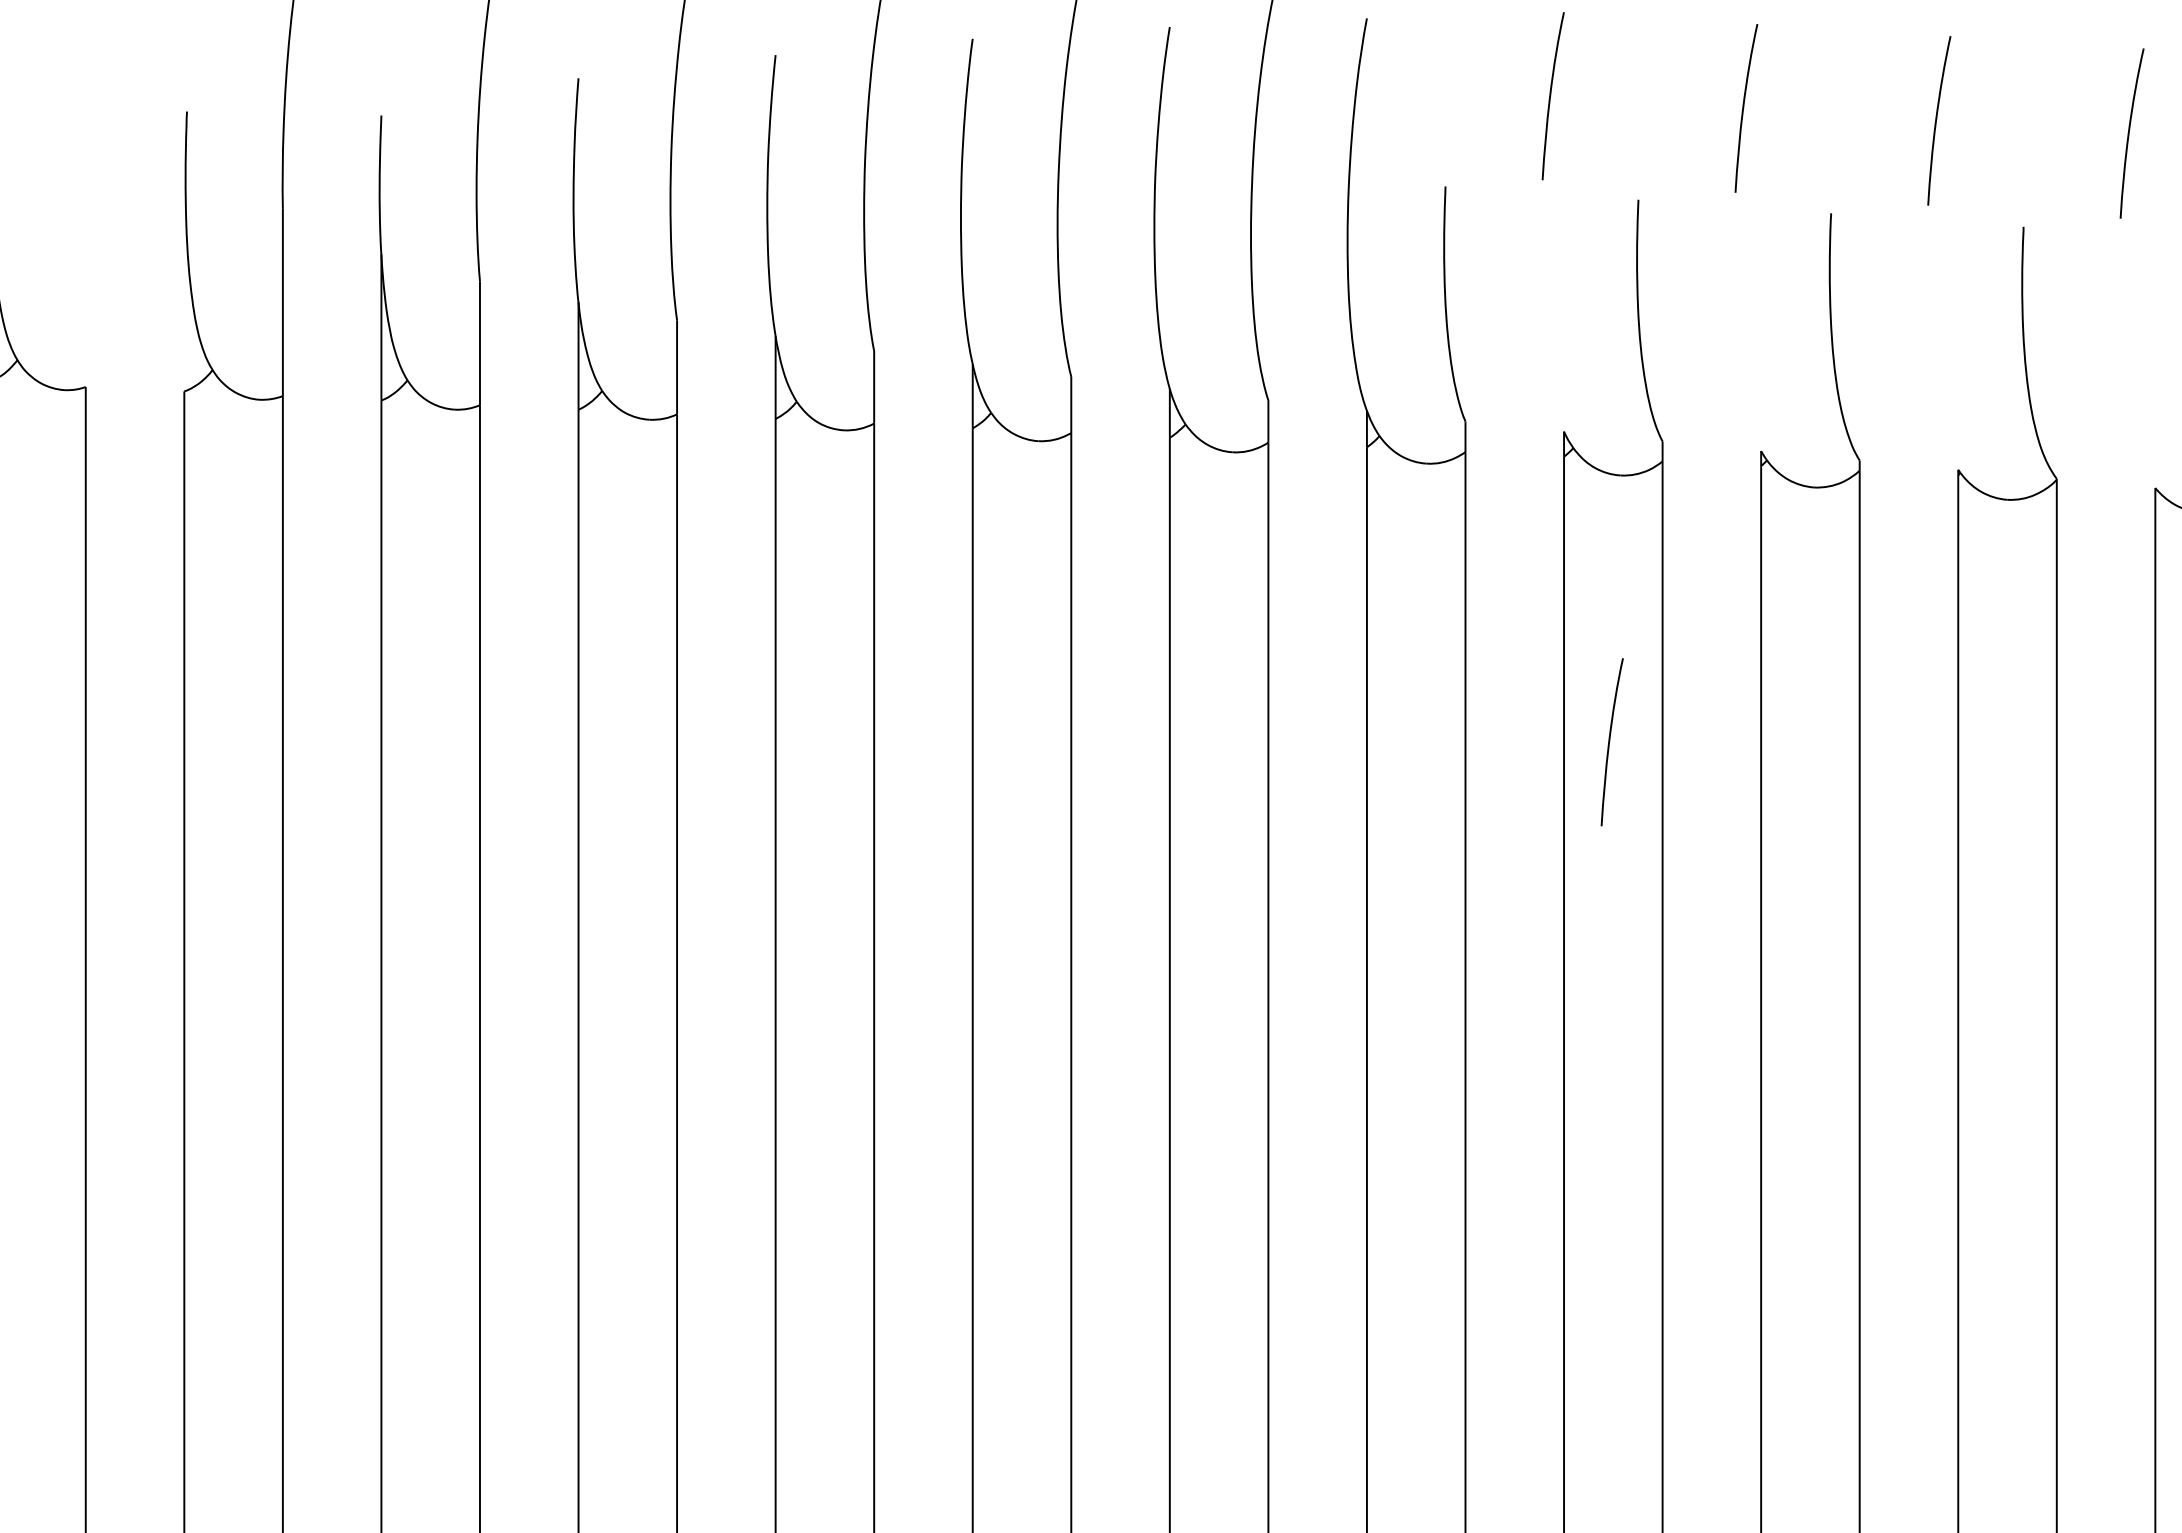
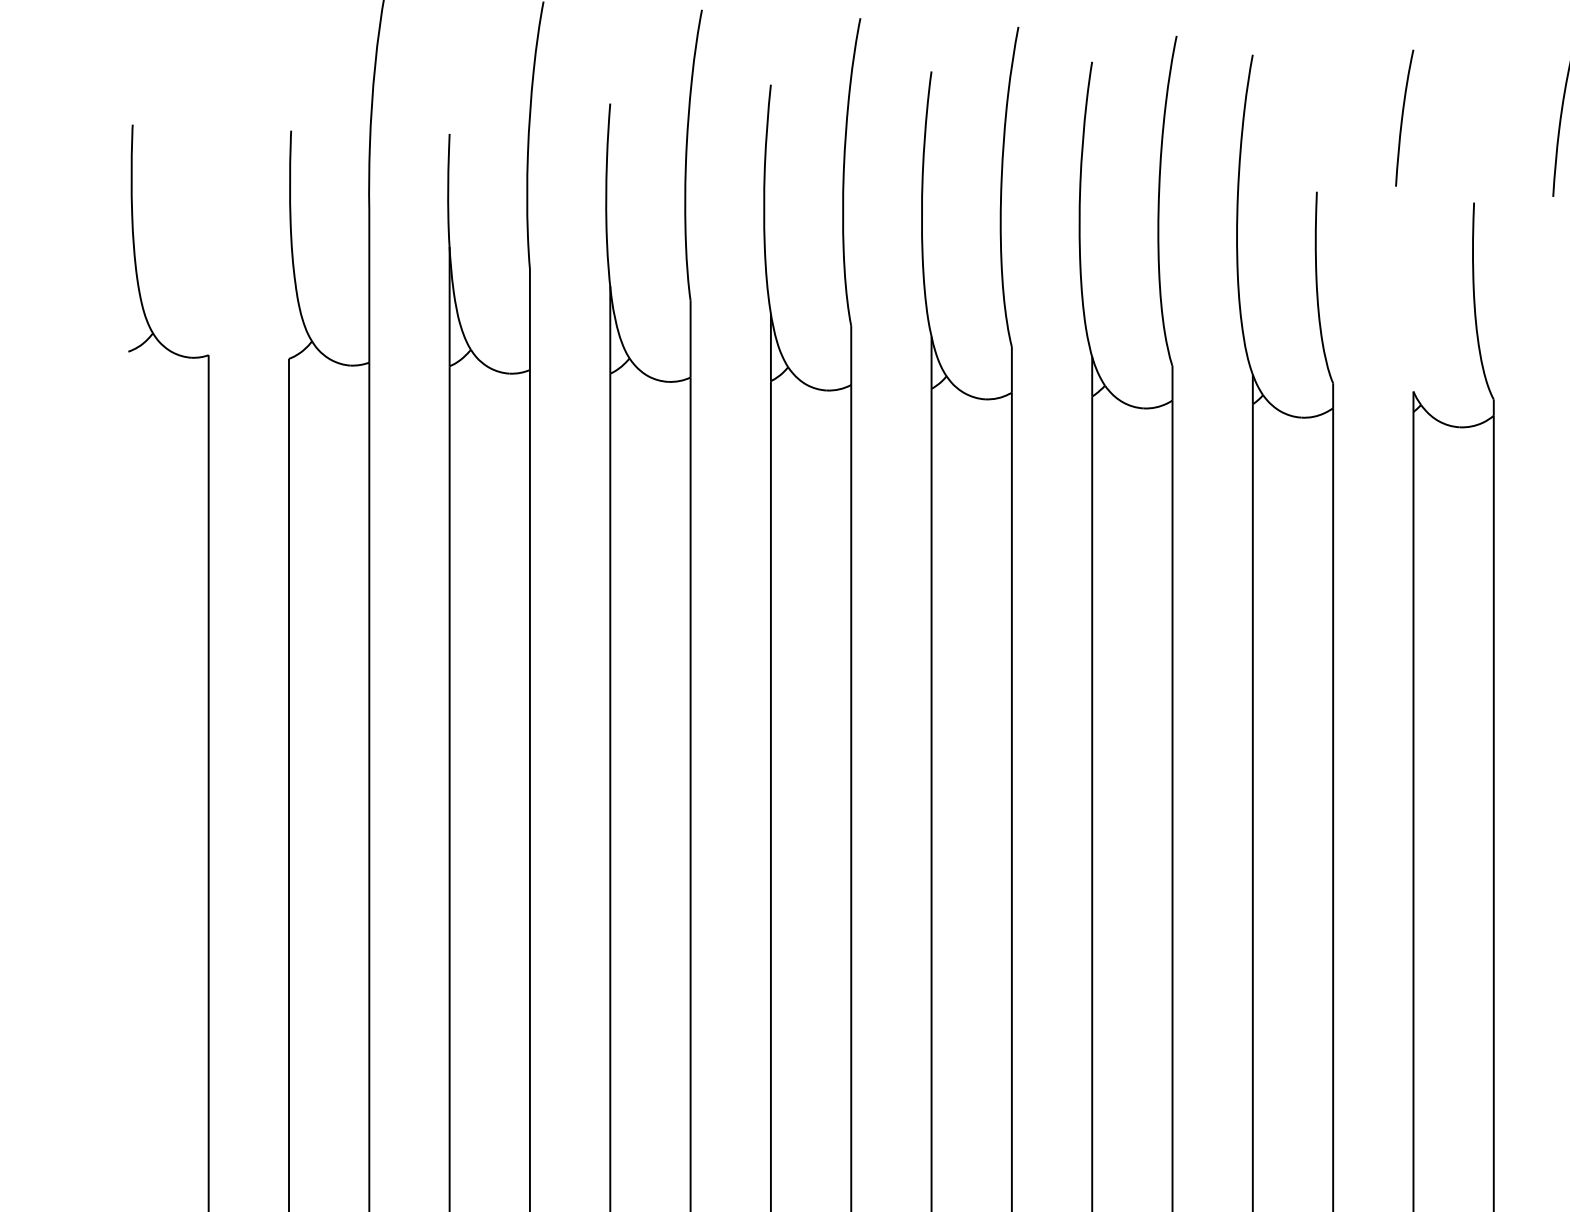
curve: (1610, 741) -> (1451, 644), removed

